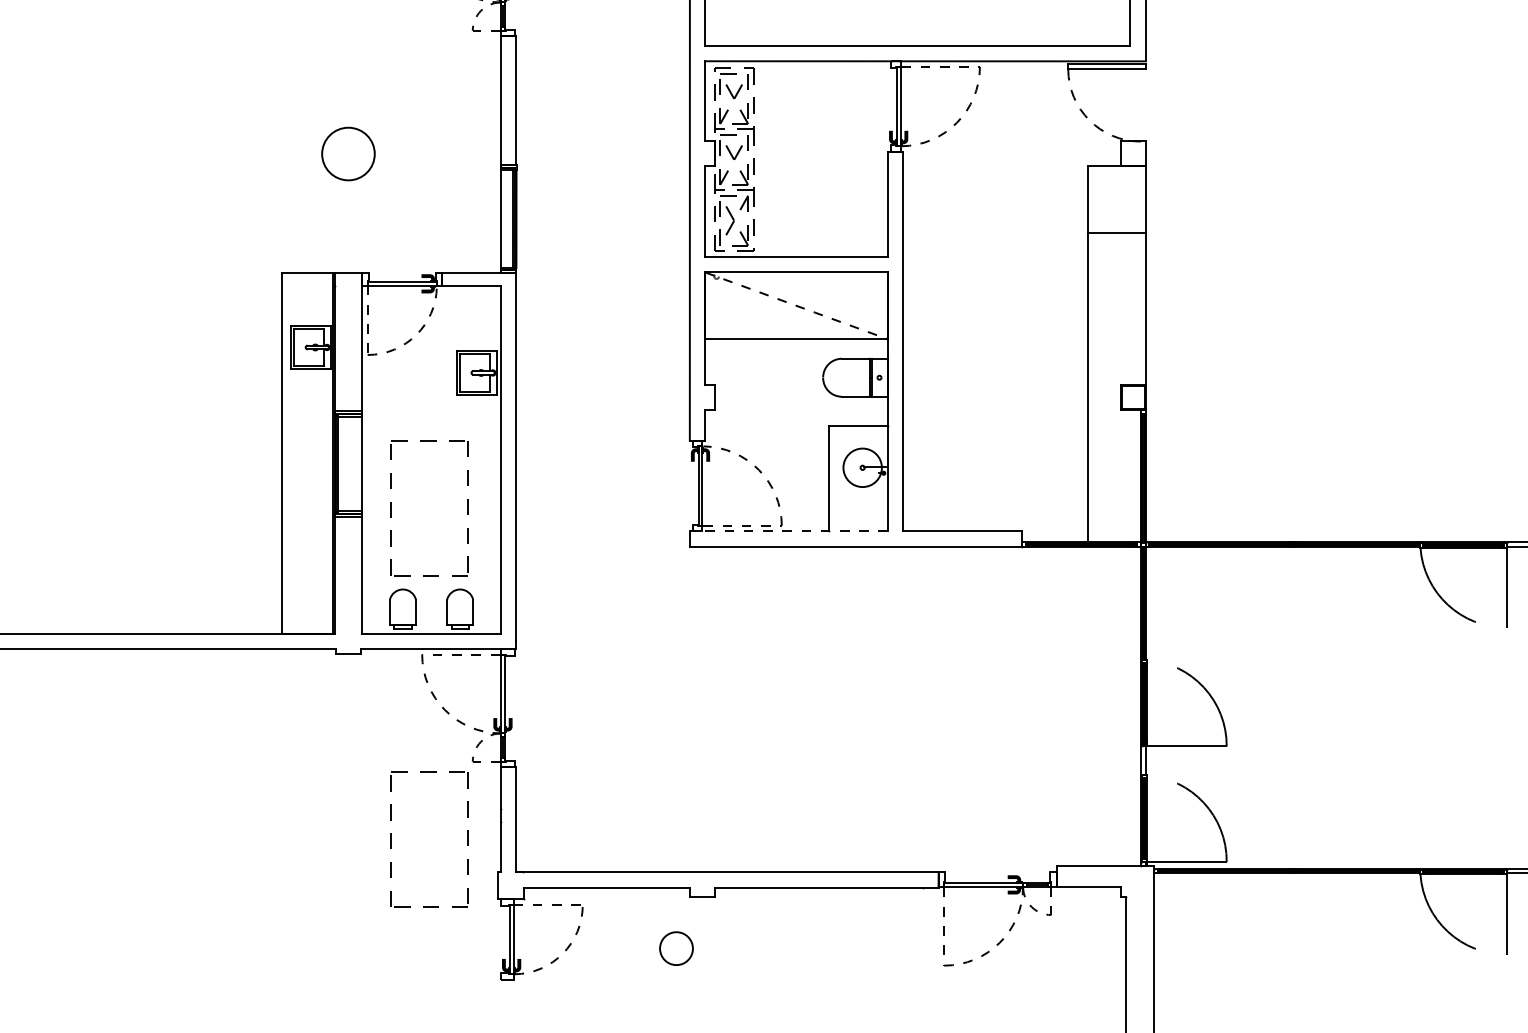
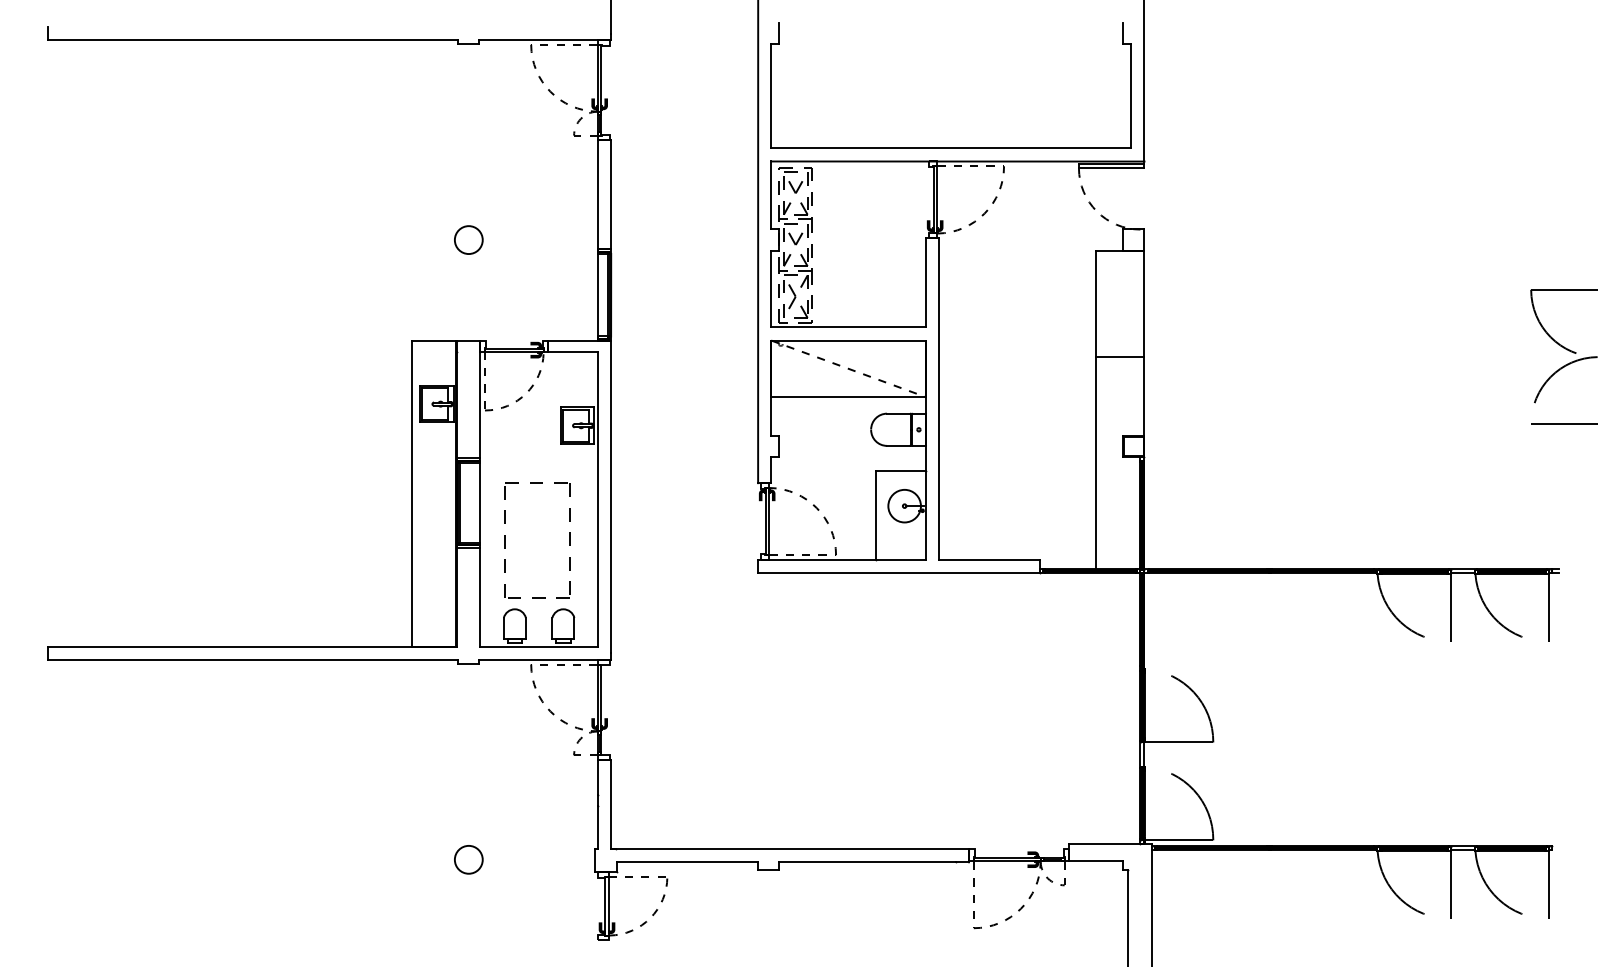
circle: (348, 153) -> (468, 239), size x0.62
line: (1116, 232) -> (1119, 356), moved
line: (789, 530) -> (842, 559), dashed -> solid
part: (391, 839) -> (505, 821), removed
circle: (676, 948) -> (468, 859), moved

